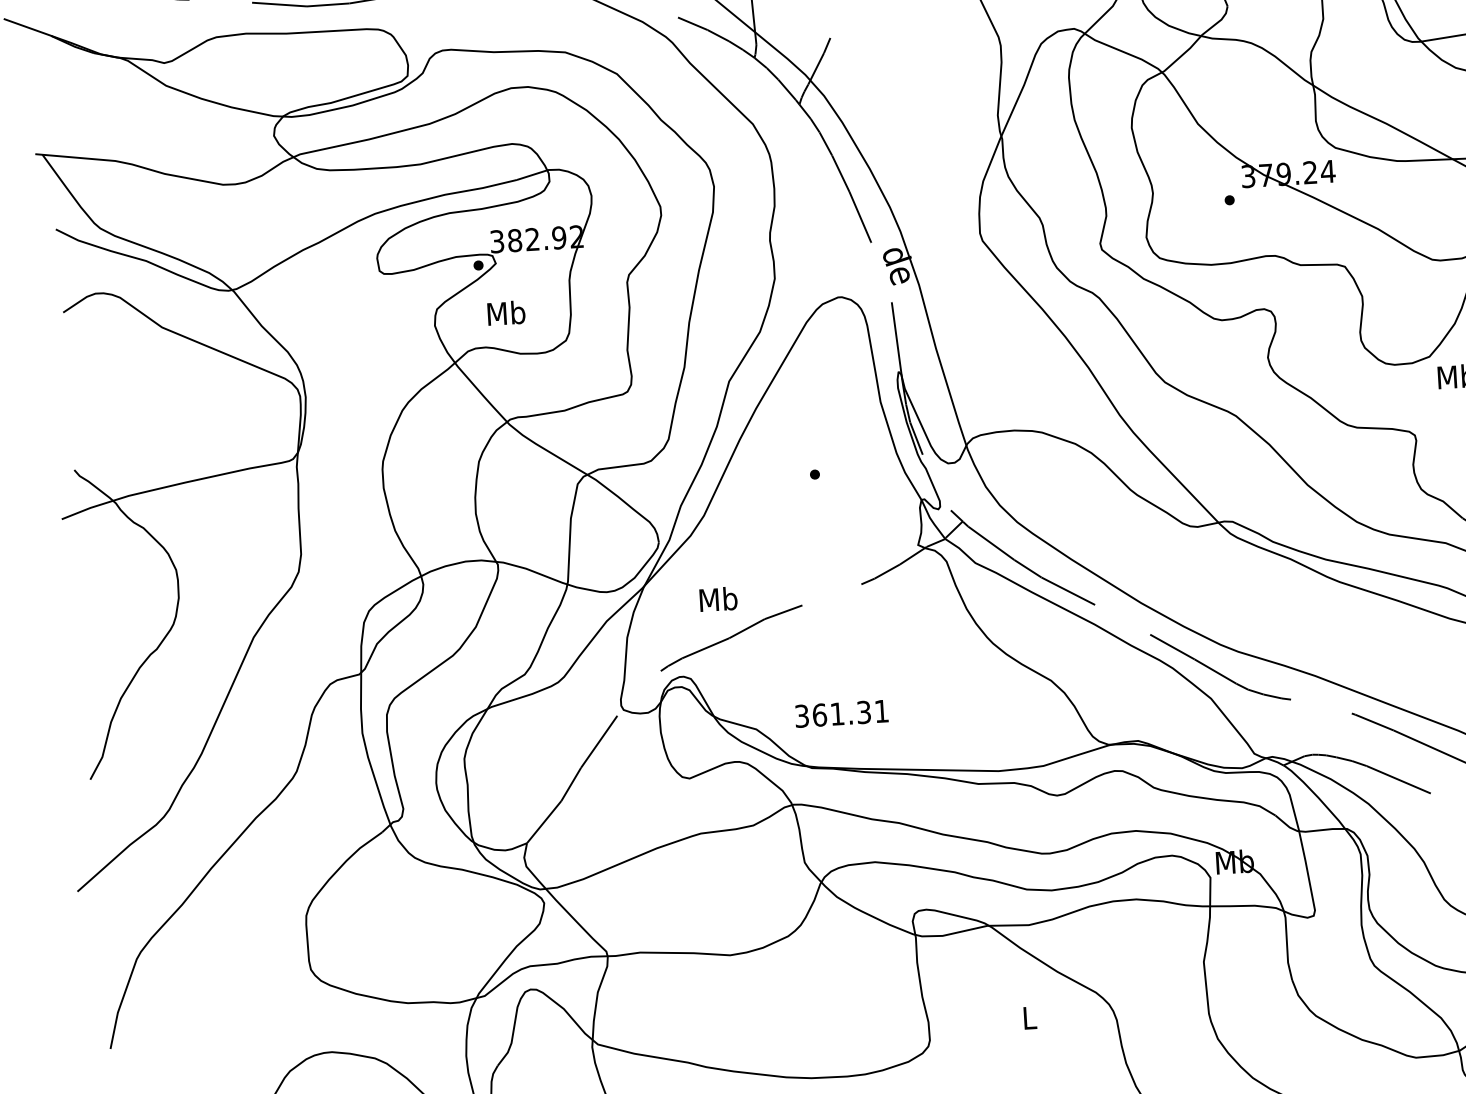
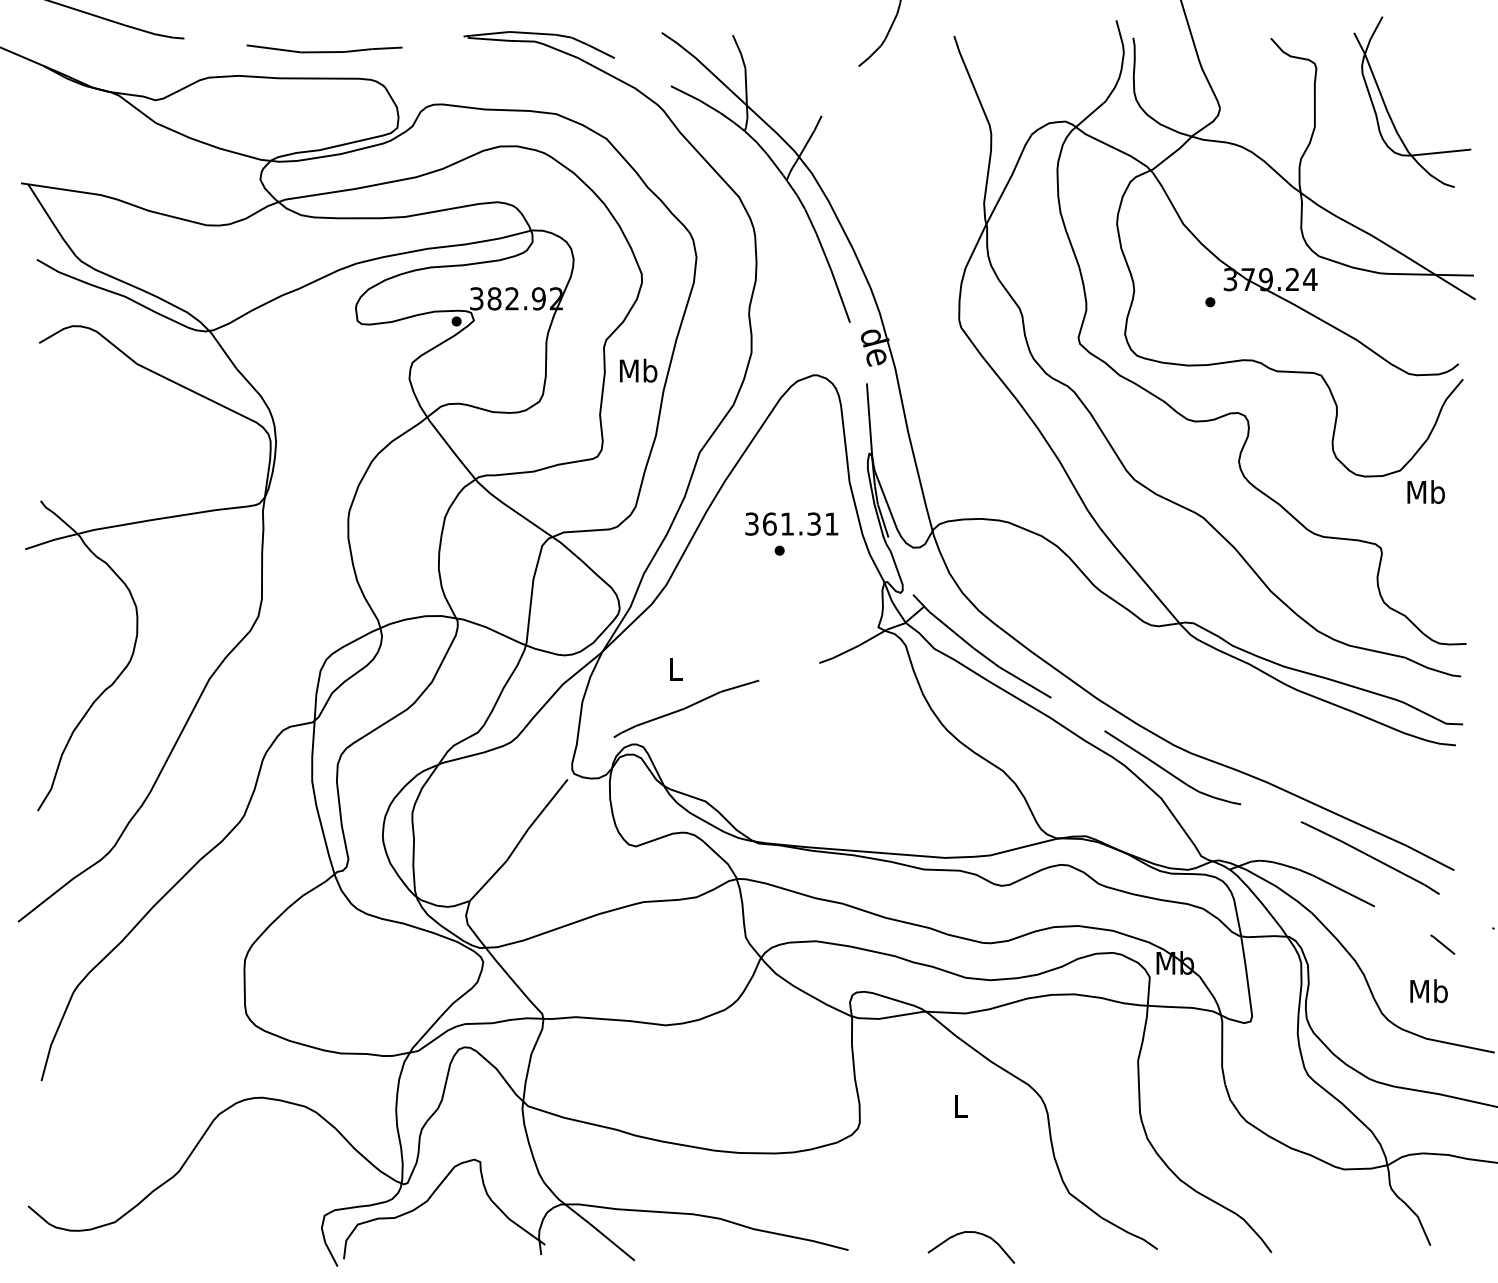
text: (506, 312) -> (638, 370), moved
text: (718, 599) -> (675, 669), Mb -> L
text: (841, 713) -> (791, 523), moved

